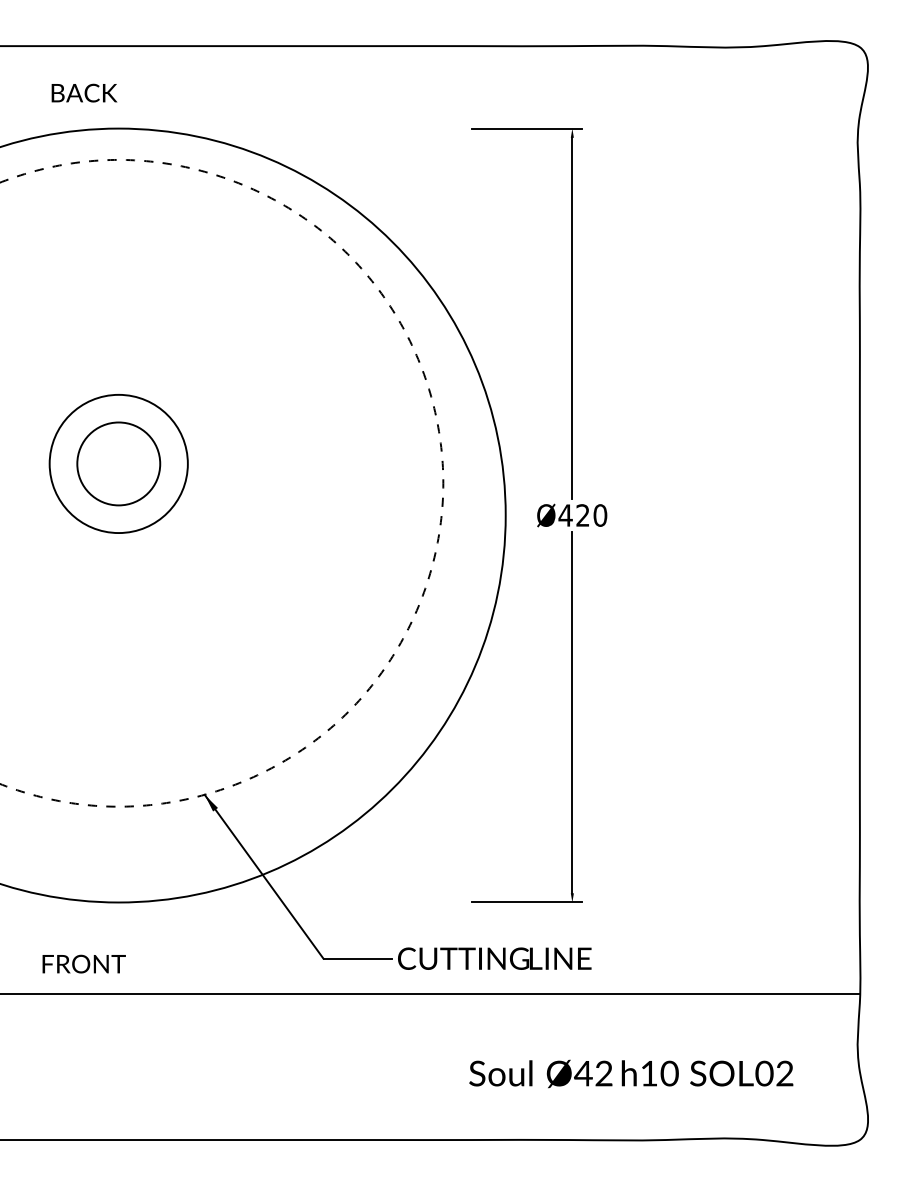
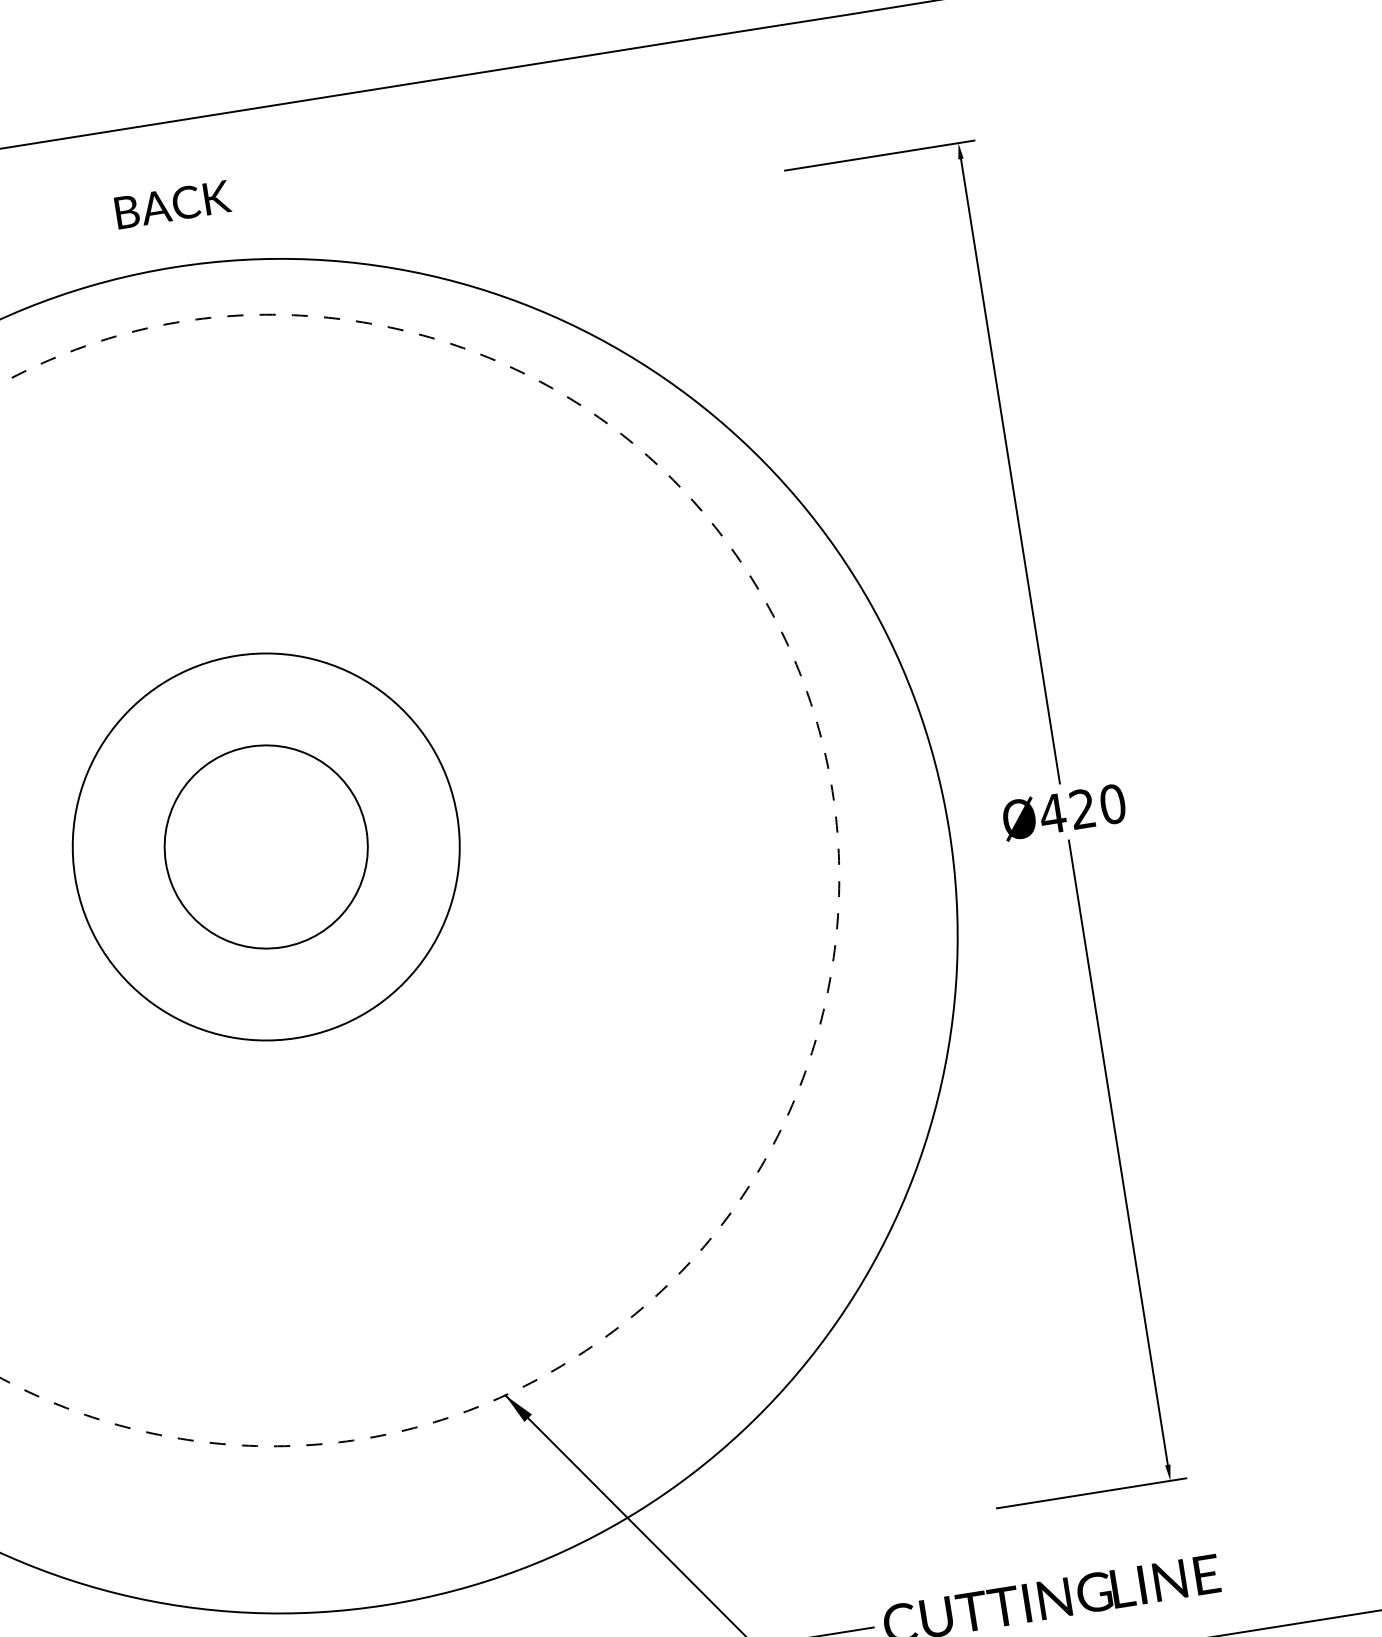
text: (84, 92) -> (172, 203), moved
circle: (118, 463) -> (265, 846), size x1.4
circle: (118, 463) -> (265, 846), size x1.6

